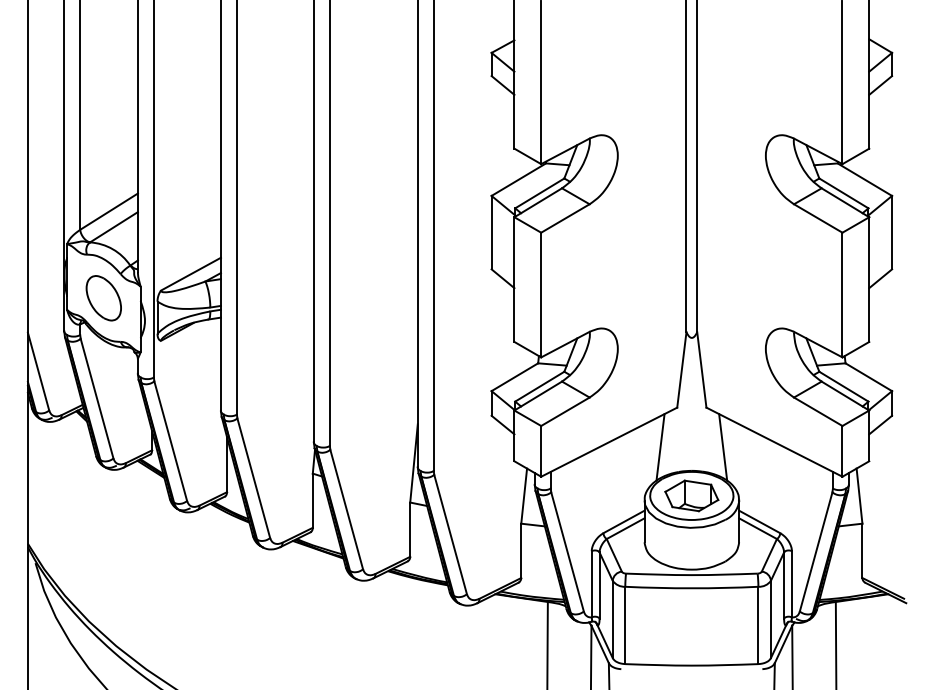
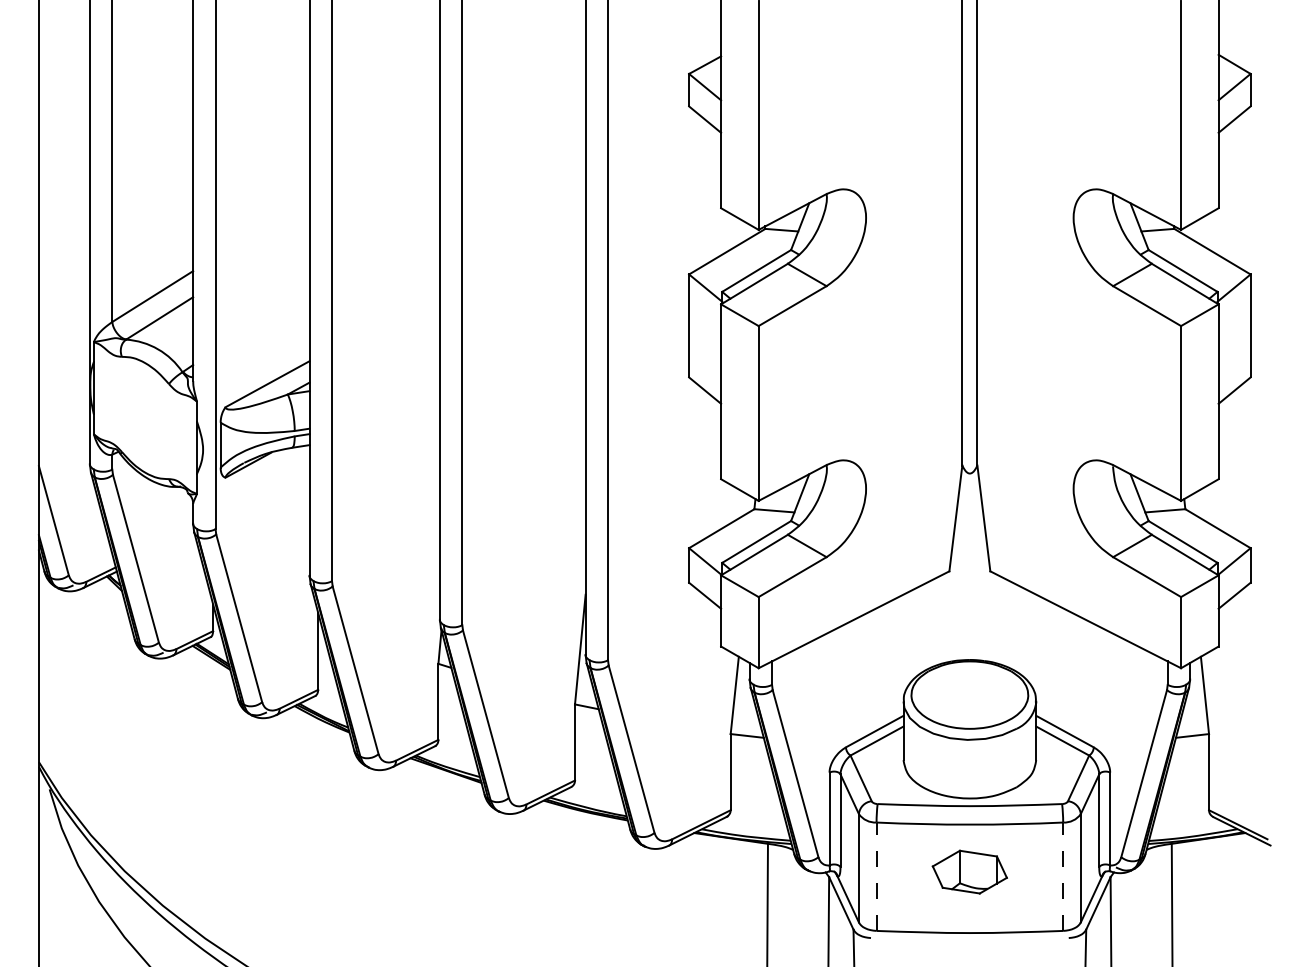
part: (103, 297) -> (145, 417), removed
line: (660, 446) -> (925, 626), removed
line: (722, 446) -> (1013, 626), removed
part: (691, 495) -> (969, 871), moved
line: (625, 625) -> (876, 876), solid -> dashed
line: (758, 625) -> (1063, 876), solid -> dashed

